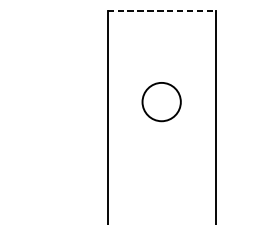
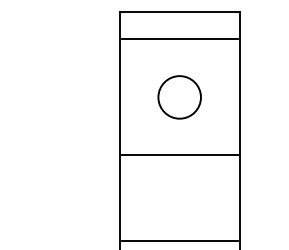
line: (161, 11) -> (179, 12), dashed -> solid
line: (161, 35) -> (179, 39), added
circle: (161, 102) -> (179, 97), moved
line: (161, 139) -> (179, 155), added
line: (161, 216) -> (179, 240), added

